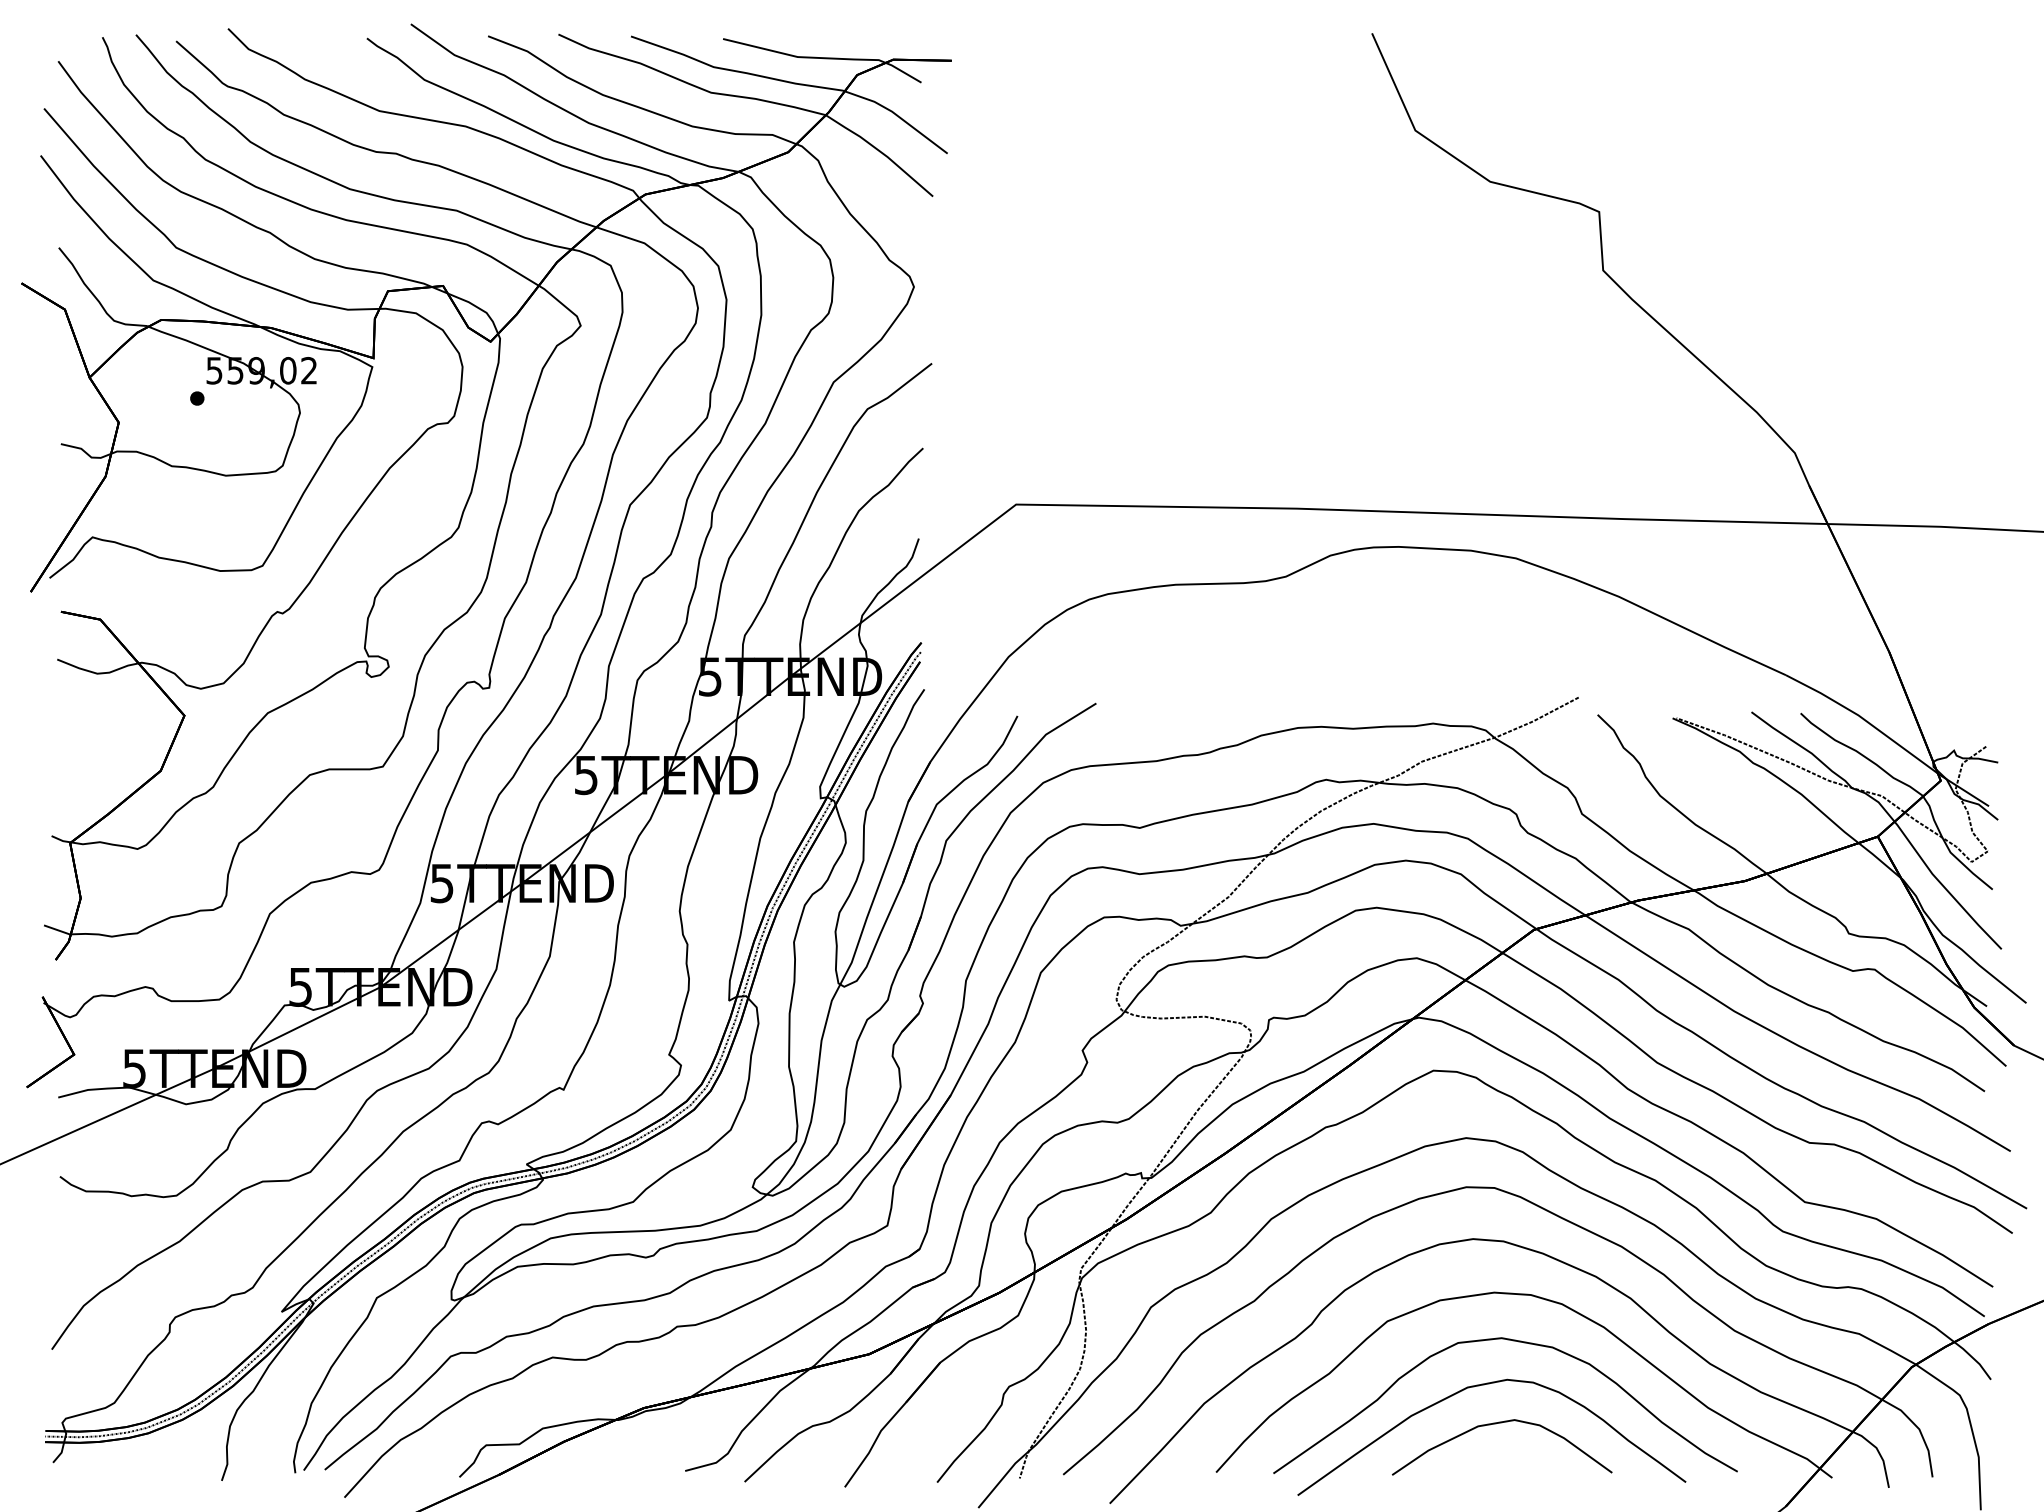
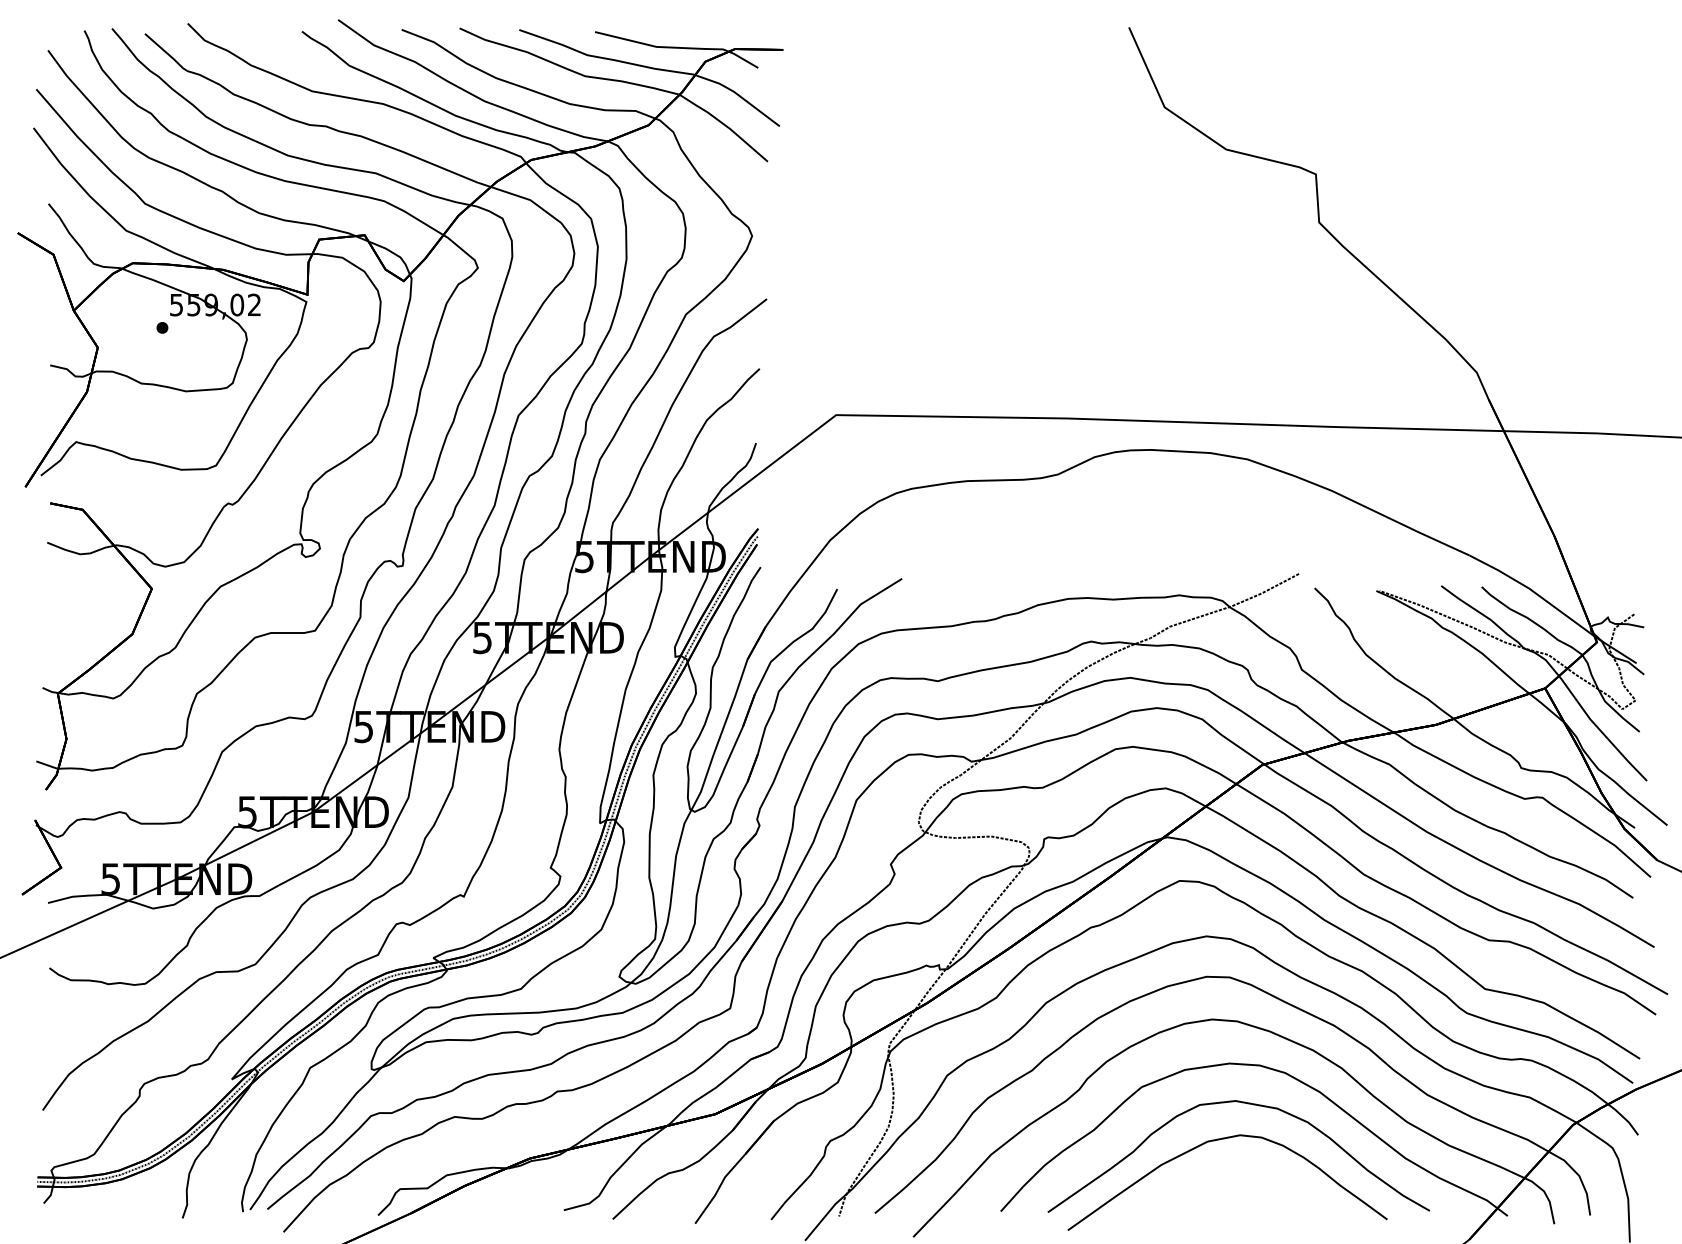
part: (1496, 1424) -> (1231, 1172), removed

